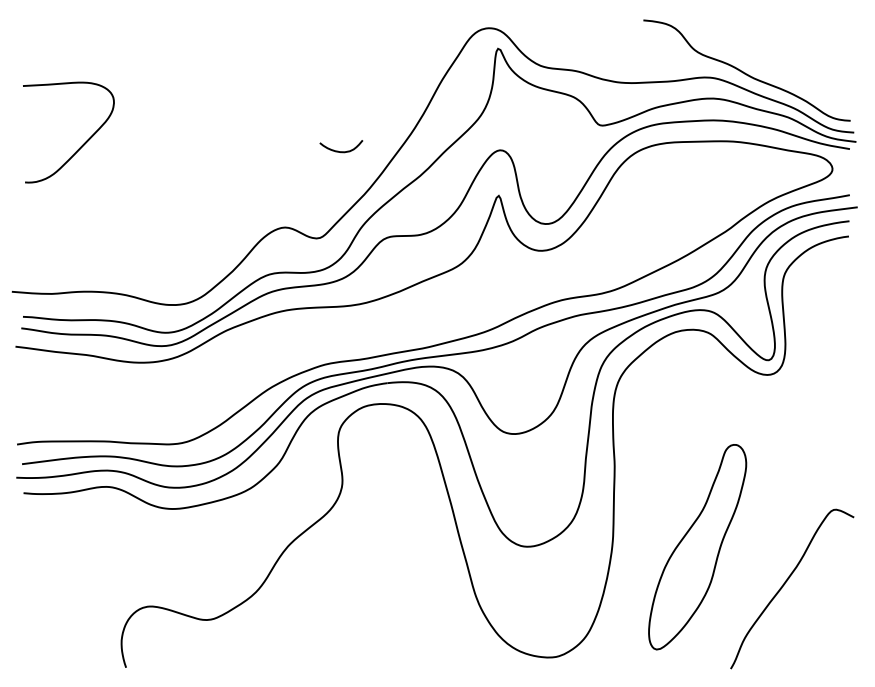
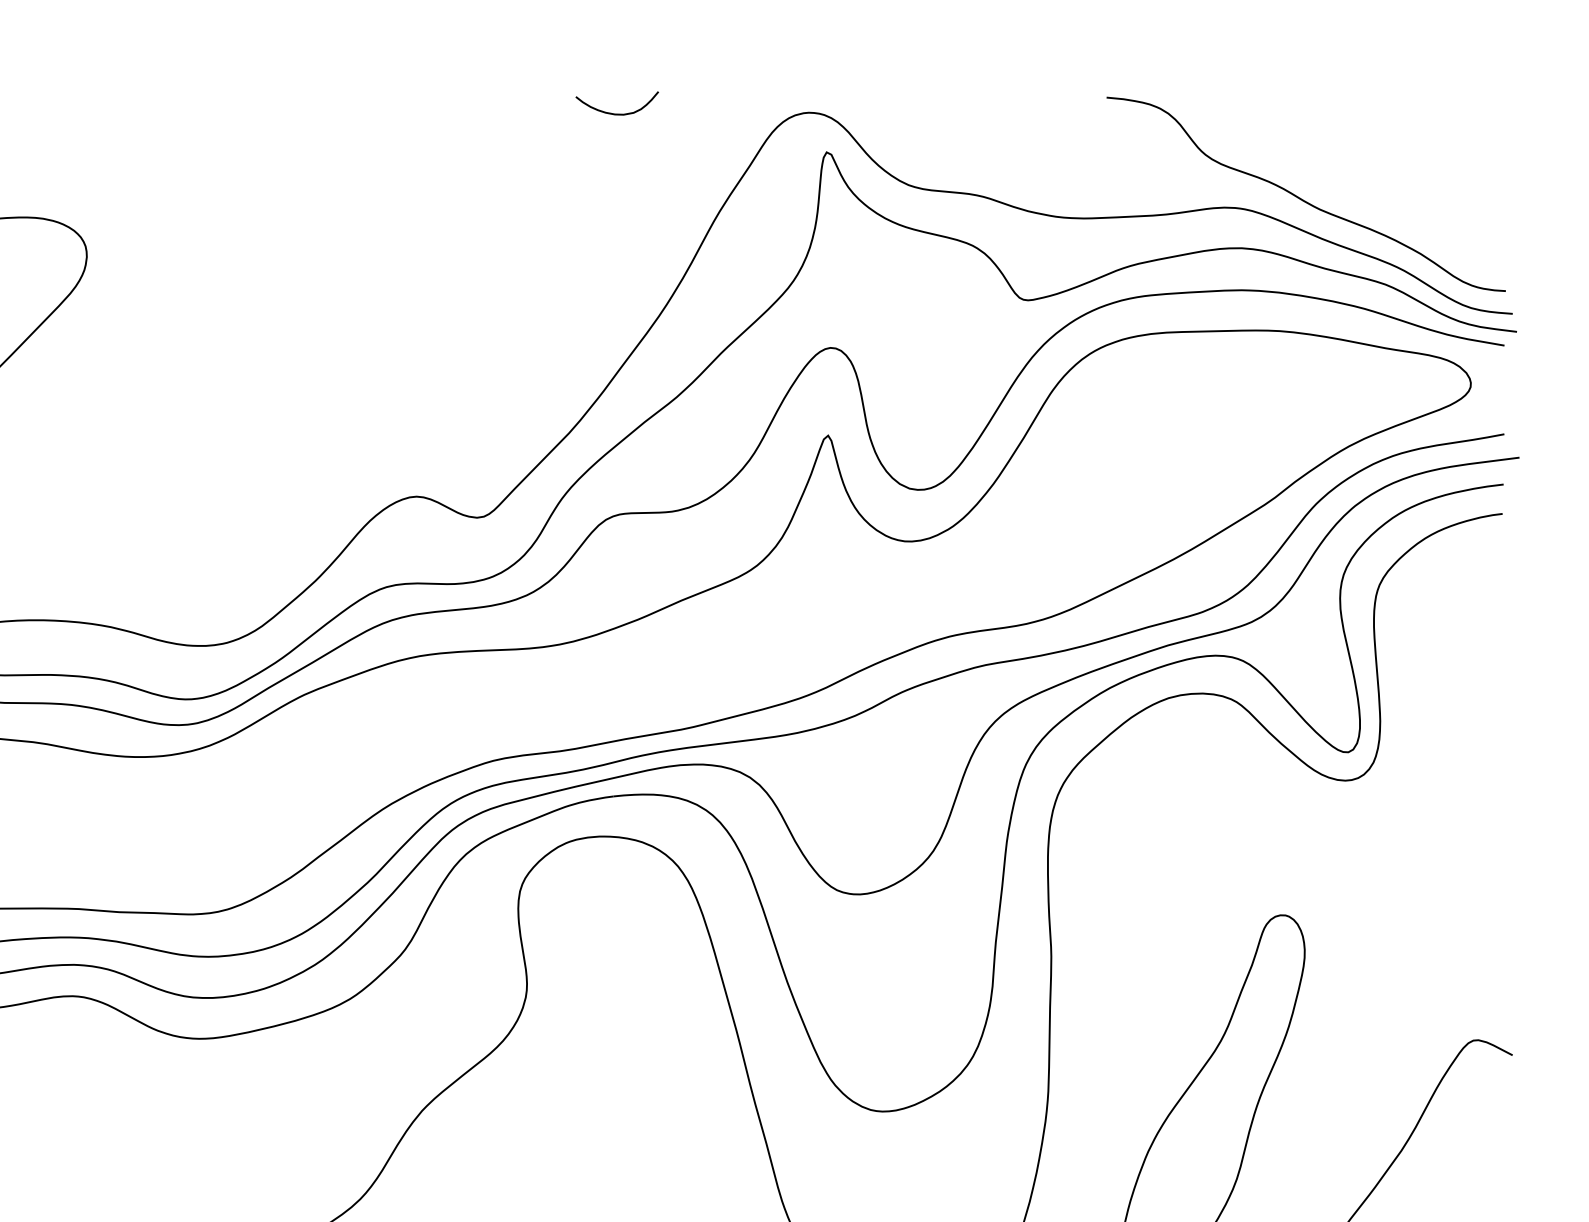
curve: (338, 150) -> (611, 111), moved

